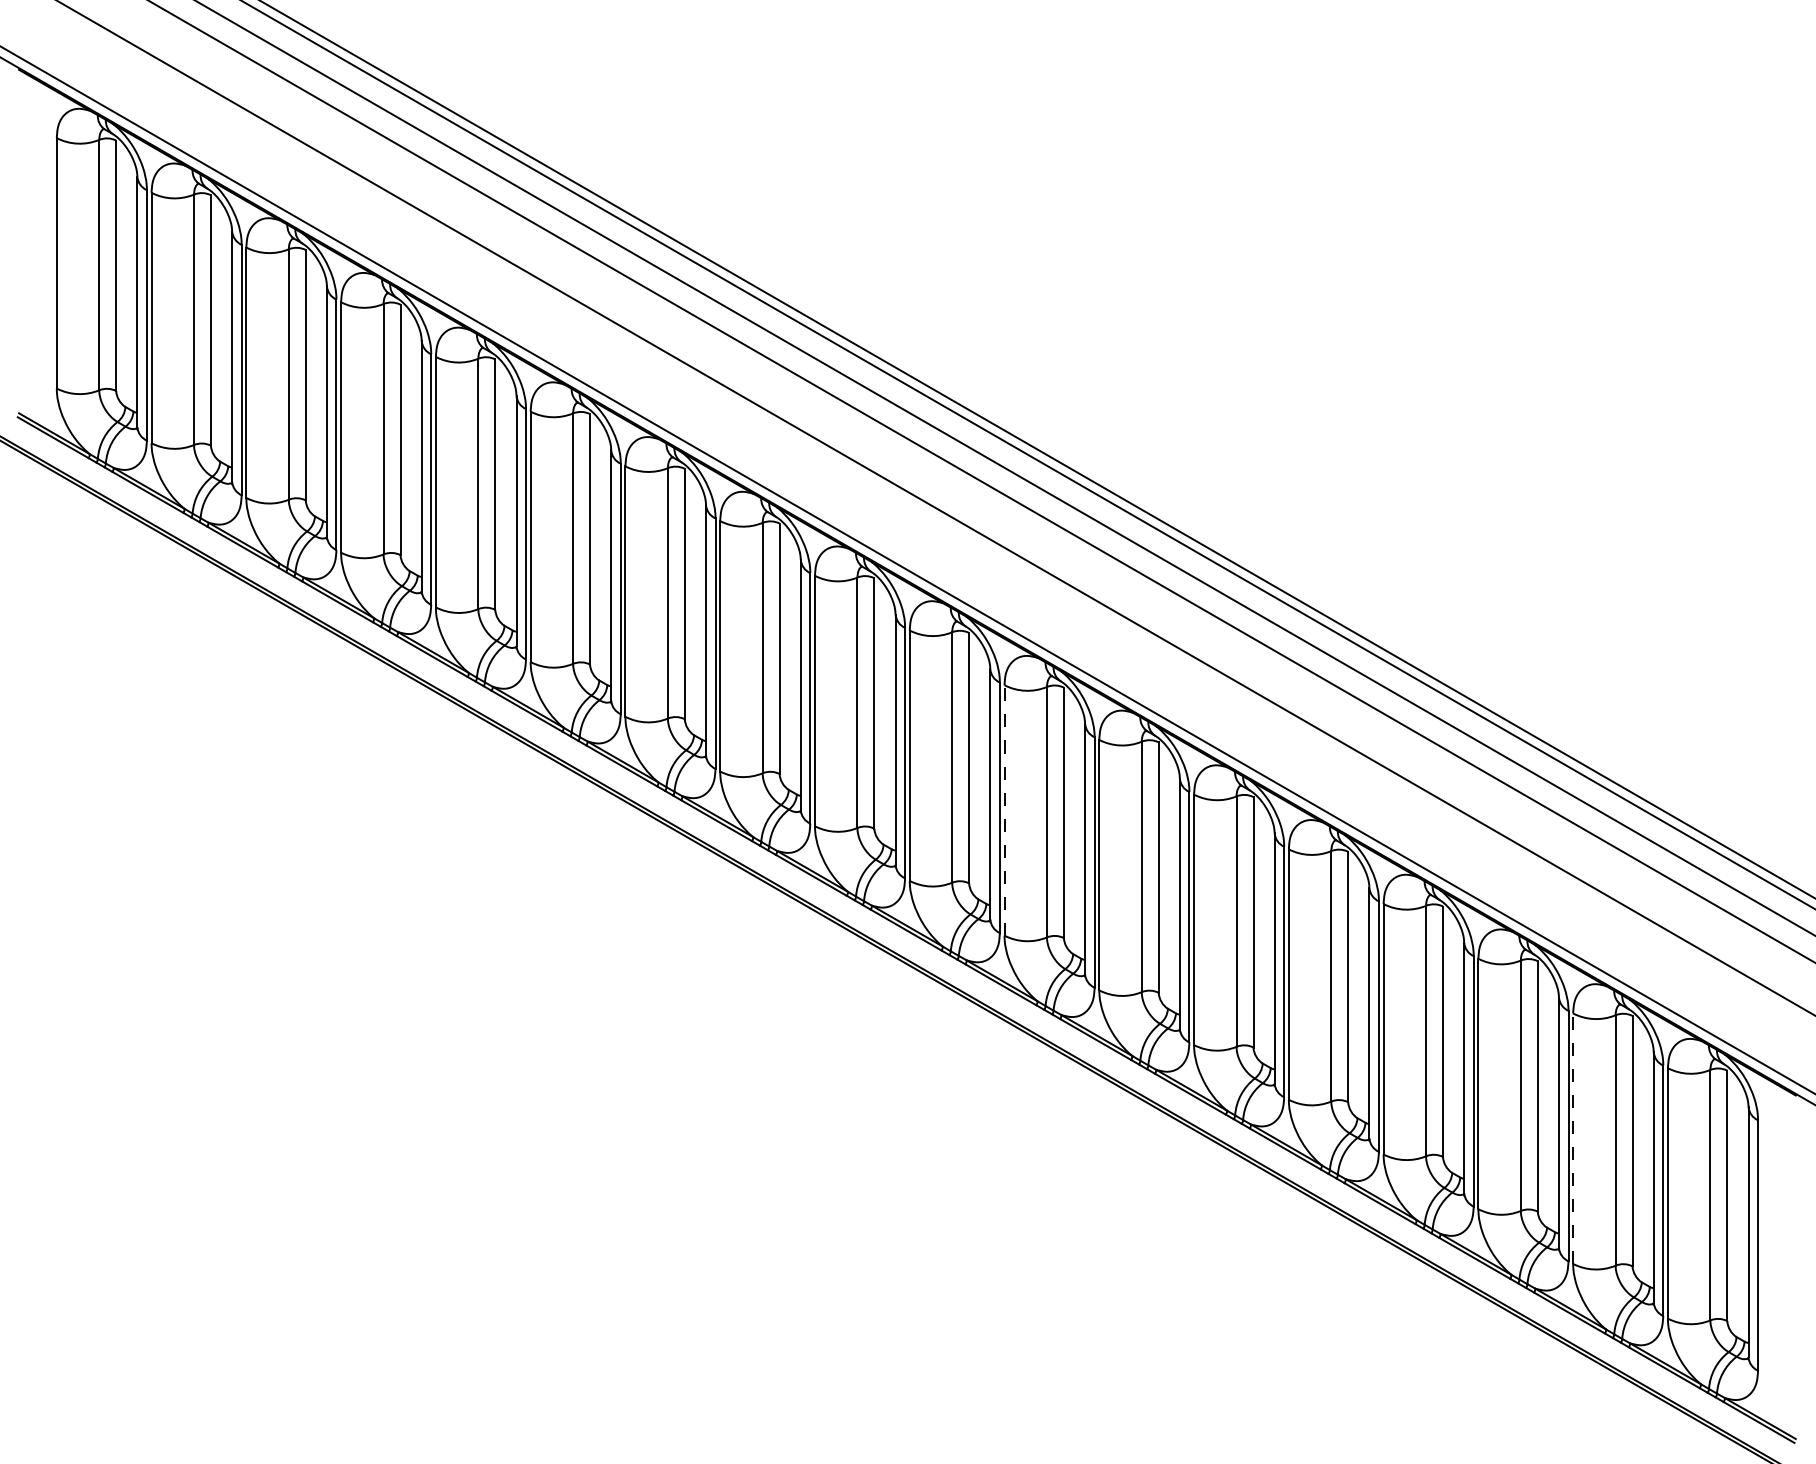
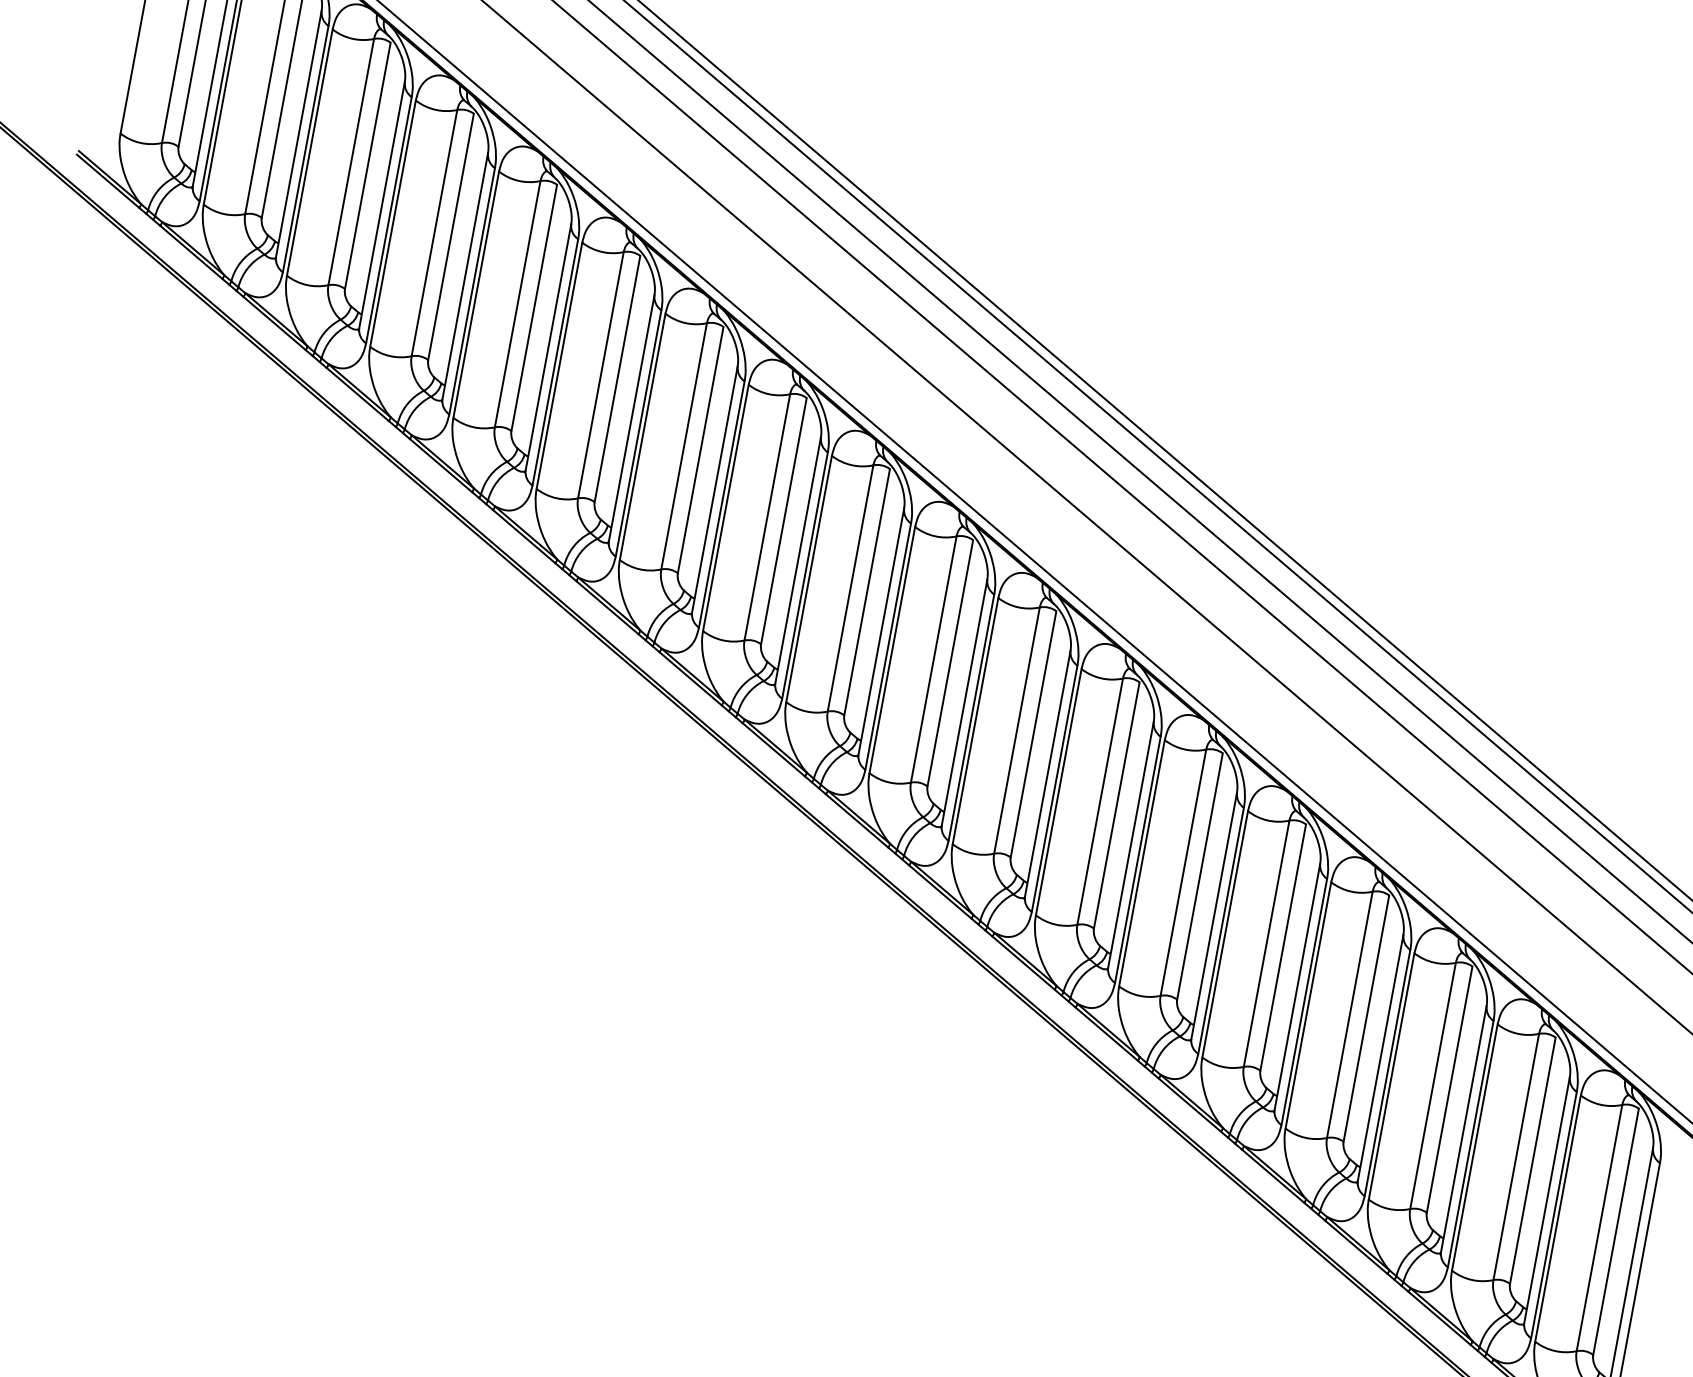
line: (1004, 809) -> (975, 720), dashed -> solid
line: (1573, 1138) -> (1475, 1147), dashed -> solid

